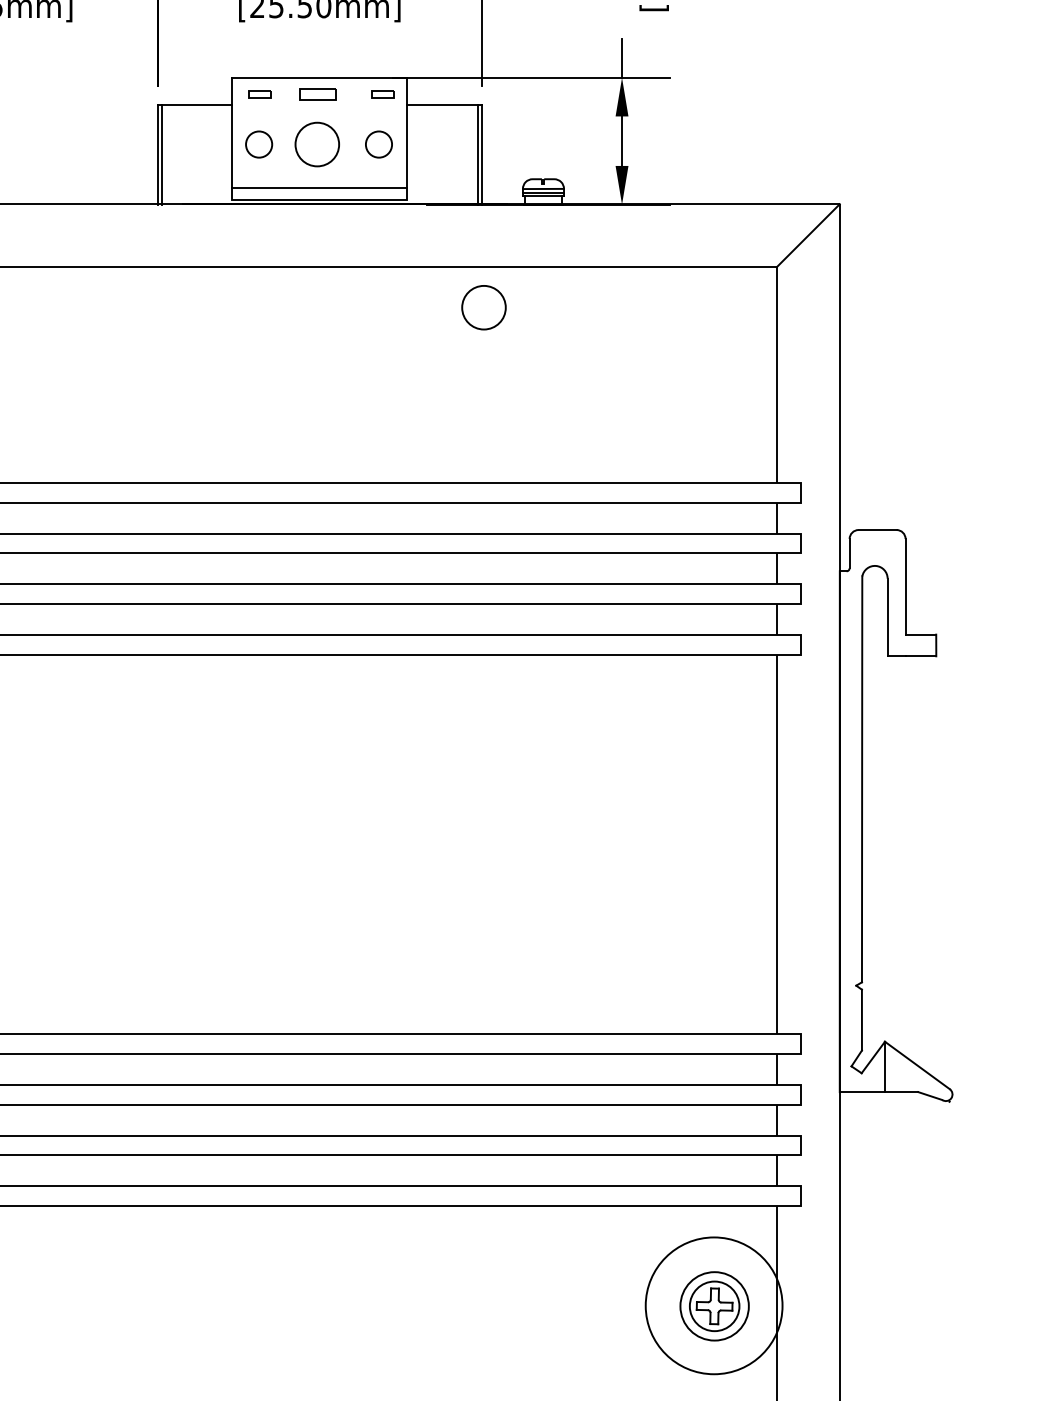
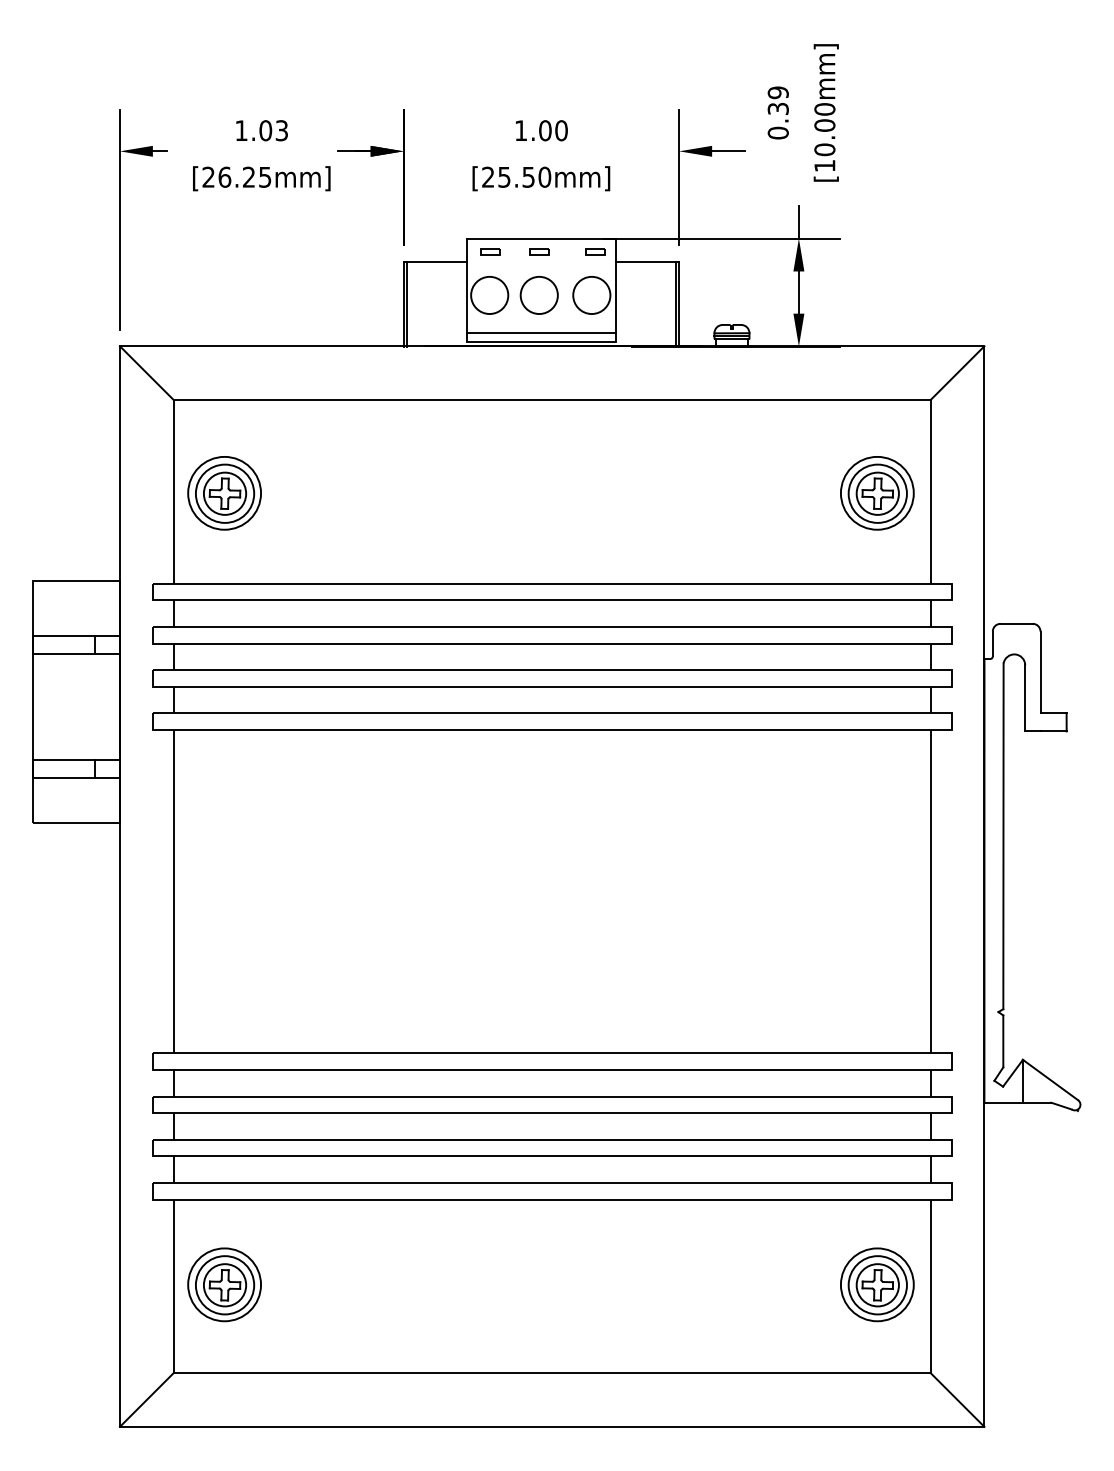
part: (317, 93) -> (539, 251), size x0.62
circle: (258, 144) -> (489, 295), size x1.67
circle: (378, 144) -> (591, 295), size x1.67
circle: (483, 307) -> (680, 434), removed
part: (714, 377) -> (877, 493), added
circle: (713, 1305) -> (876, 1284), size x0.62

